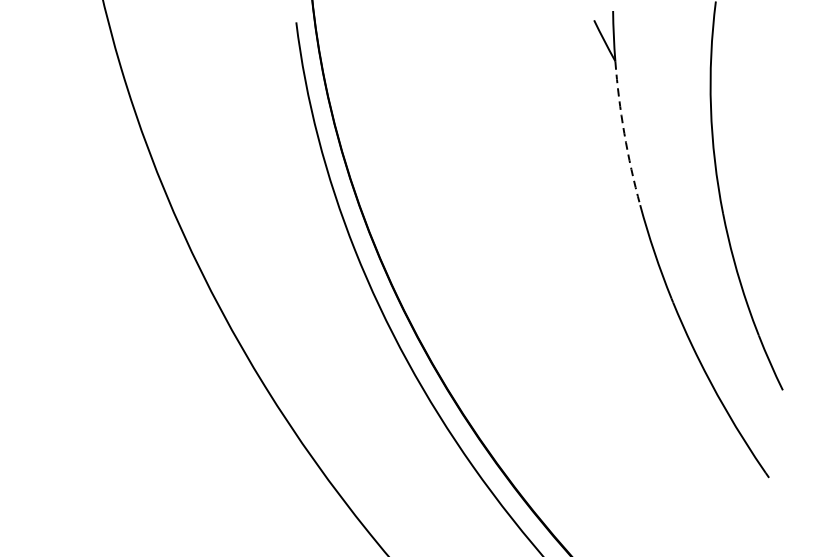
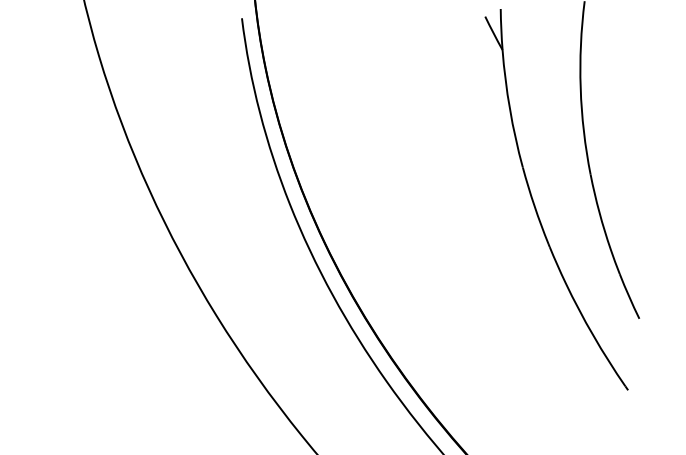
arc: (623, 134) -> (509, 109), dashed -> solid

